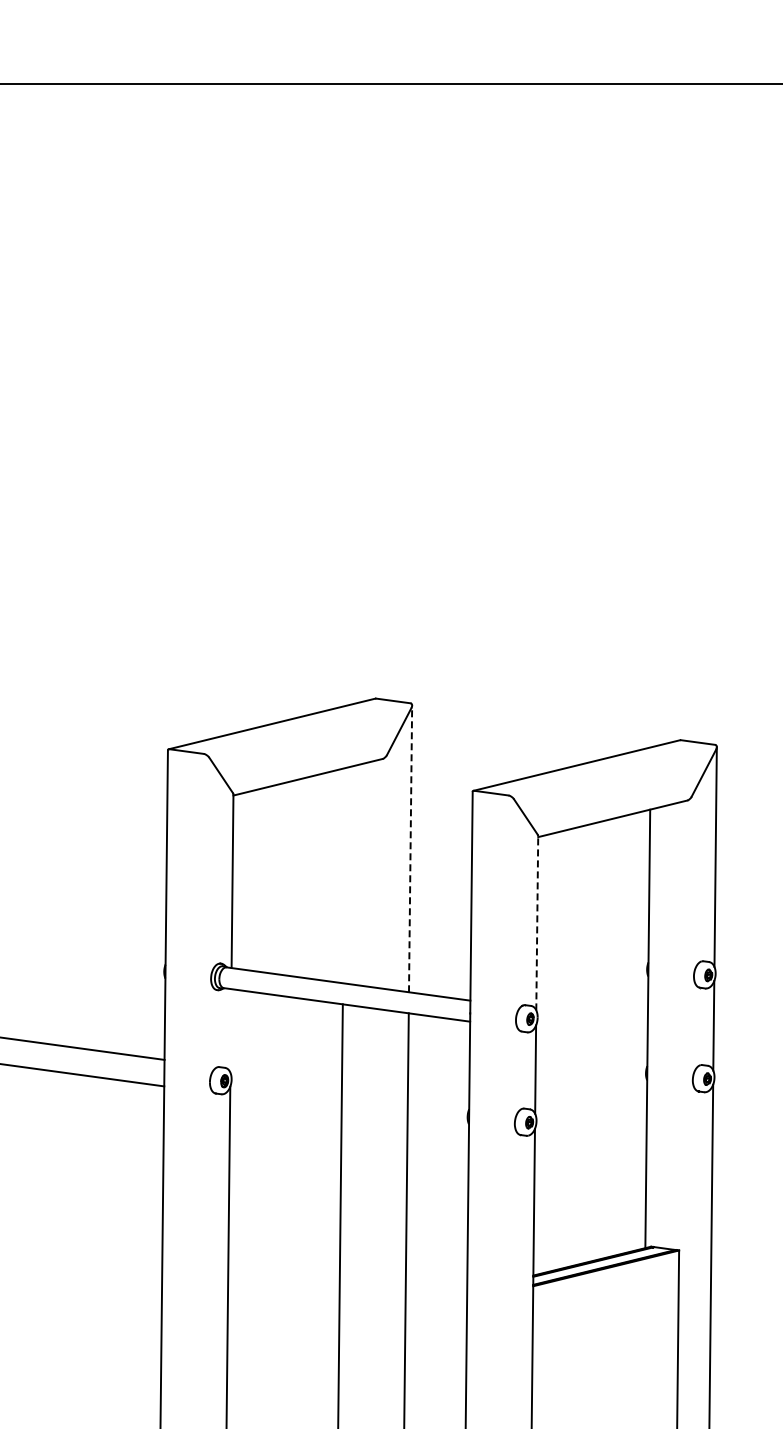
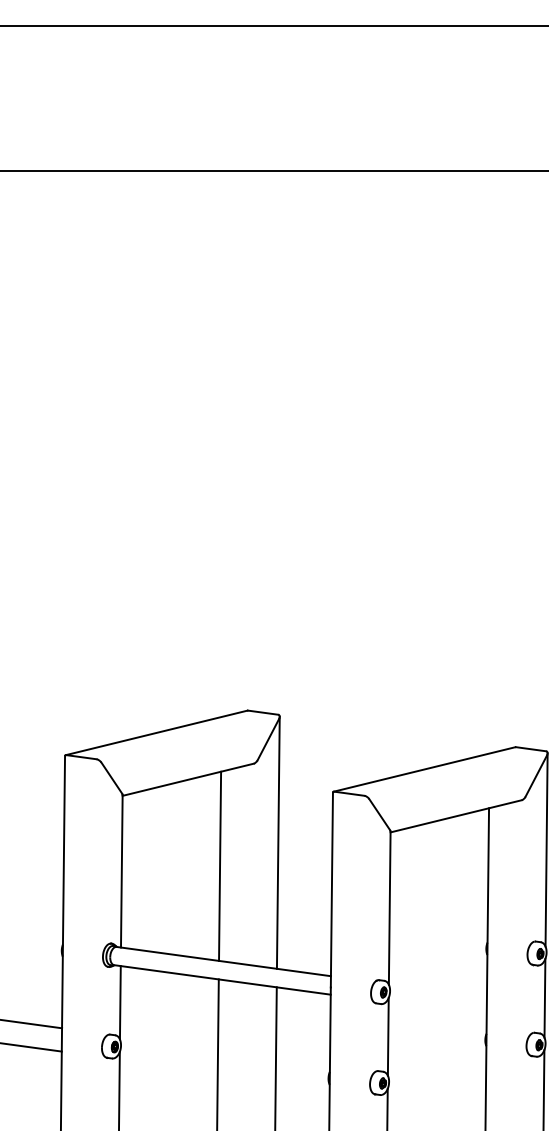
line: (410, 848) -> (278, 842), dashed -> solid
line: (344, 875) -> (220, 866), added
line: (537, 922) -> (389, 907), dashed -> solid
line: (230, 1030) -> (120, 1002), added

